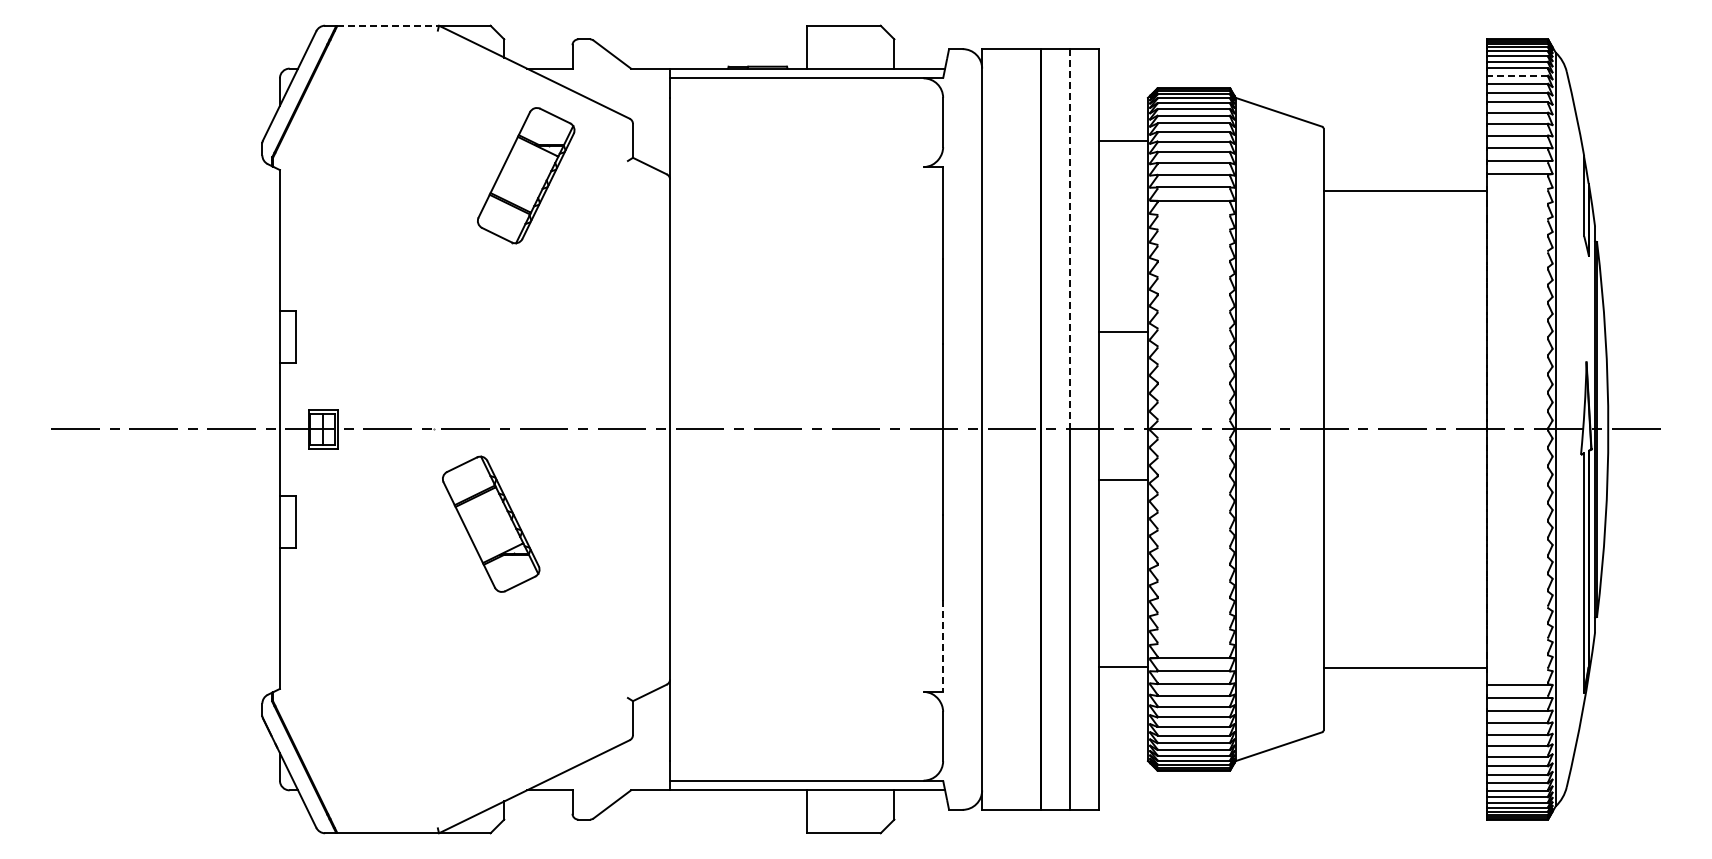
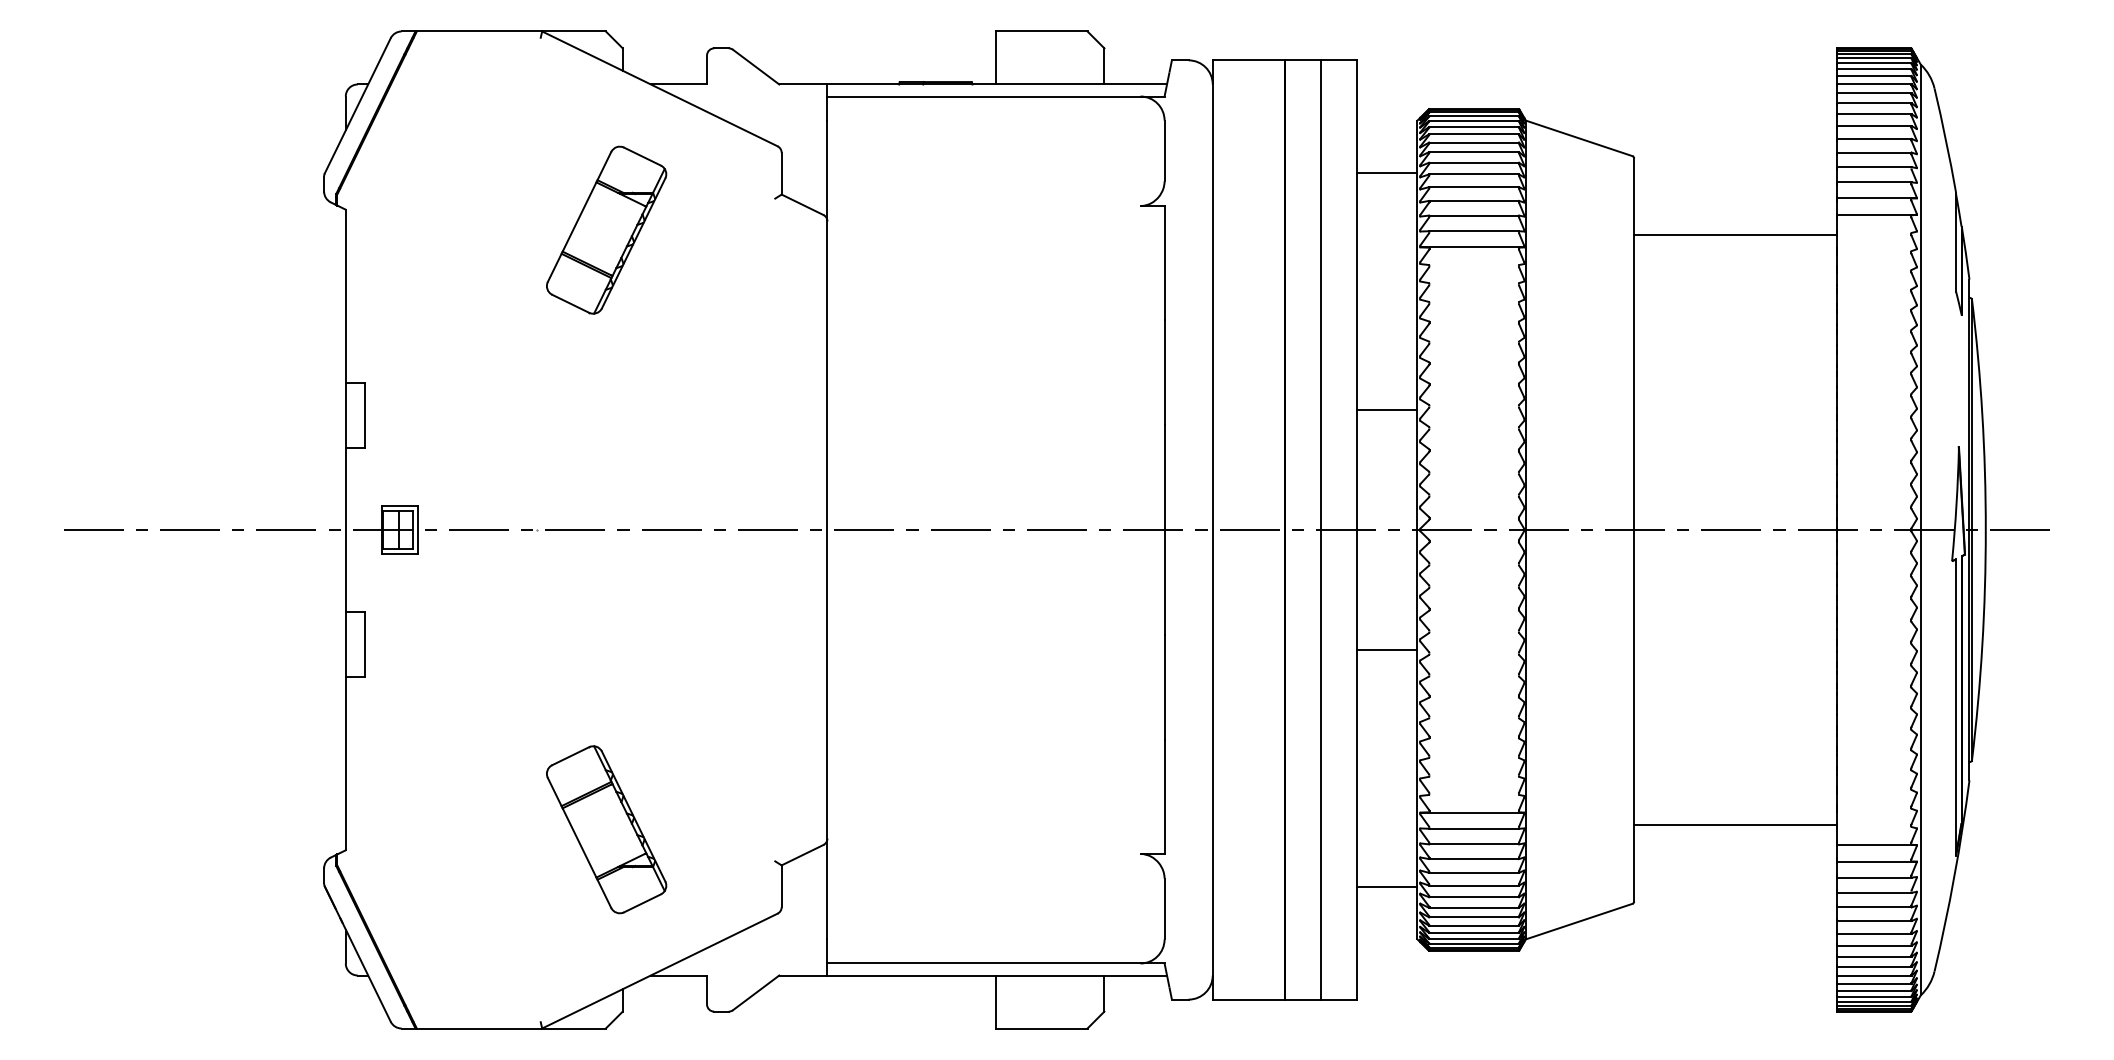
line: (388, 25) -> (479, 31), dashed -> solid
line: (1517, 75) -> (1873, 92), dashed -> solid
part: (526, 175) -> (606, 229), moved
line: (1069, 239) -> (1320, 295), dashed -> solid
line: (1123, 479) -> (1387, 649), moved
part: (491, 523) -> (606, 828), moved
line: (943, 646) -> (1165, 797), dashed -> solid
line: (1123, 667) -> (1387, 886), moved

